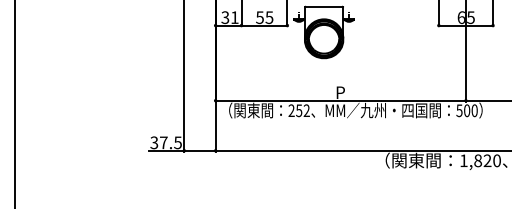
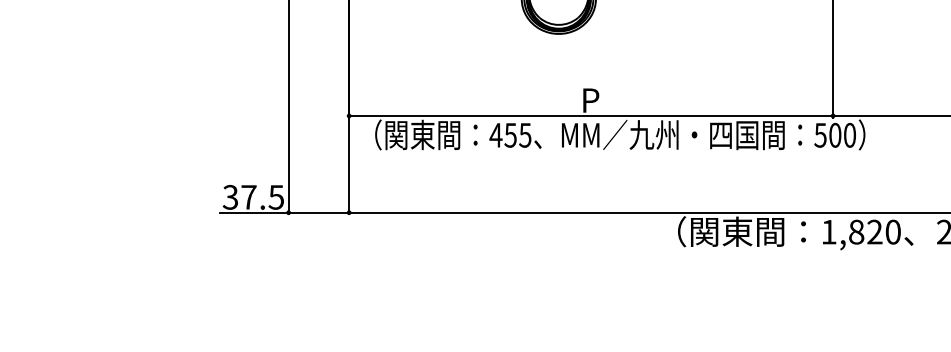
text: (298, 110) -> (509, 134), 252 -> 455

